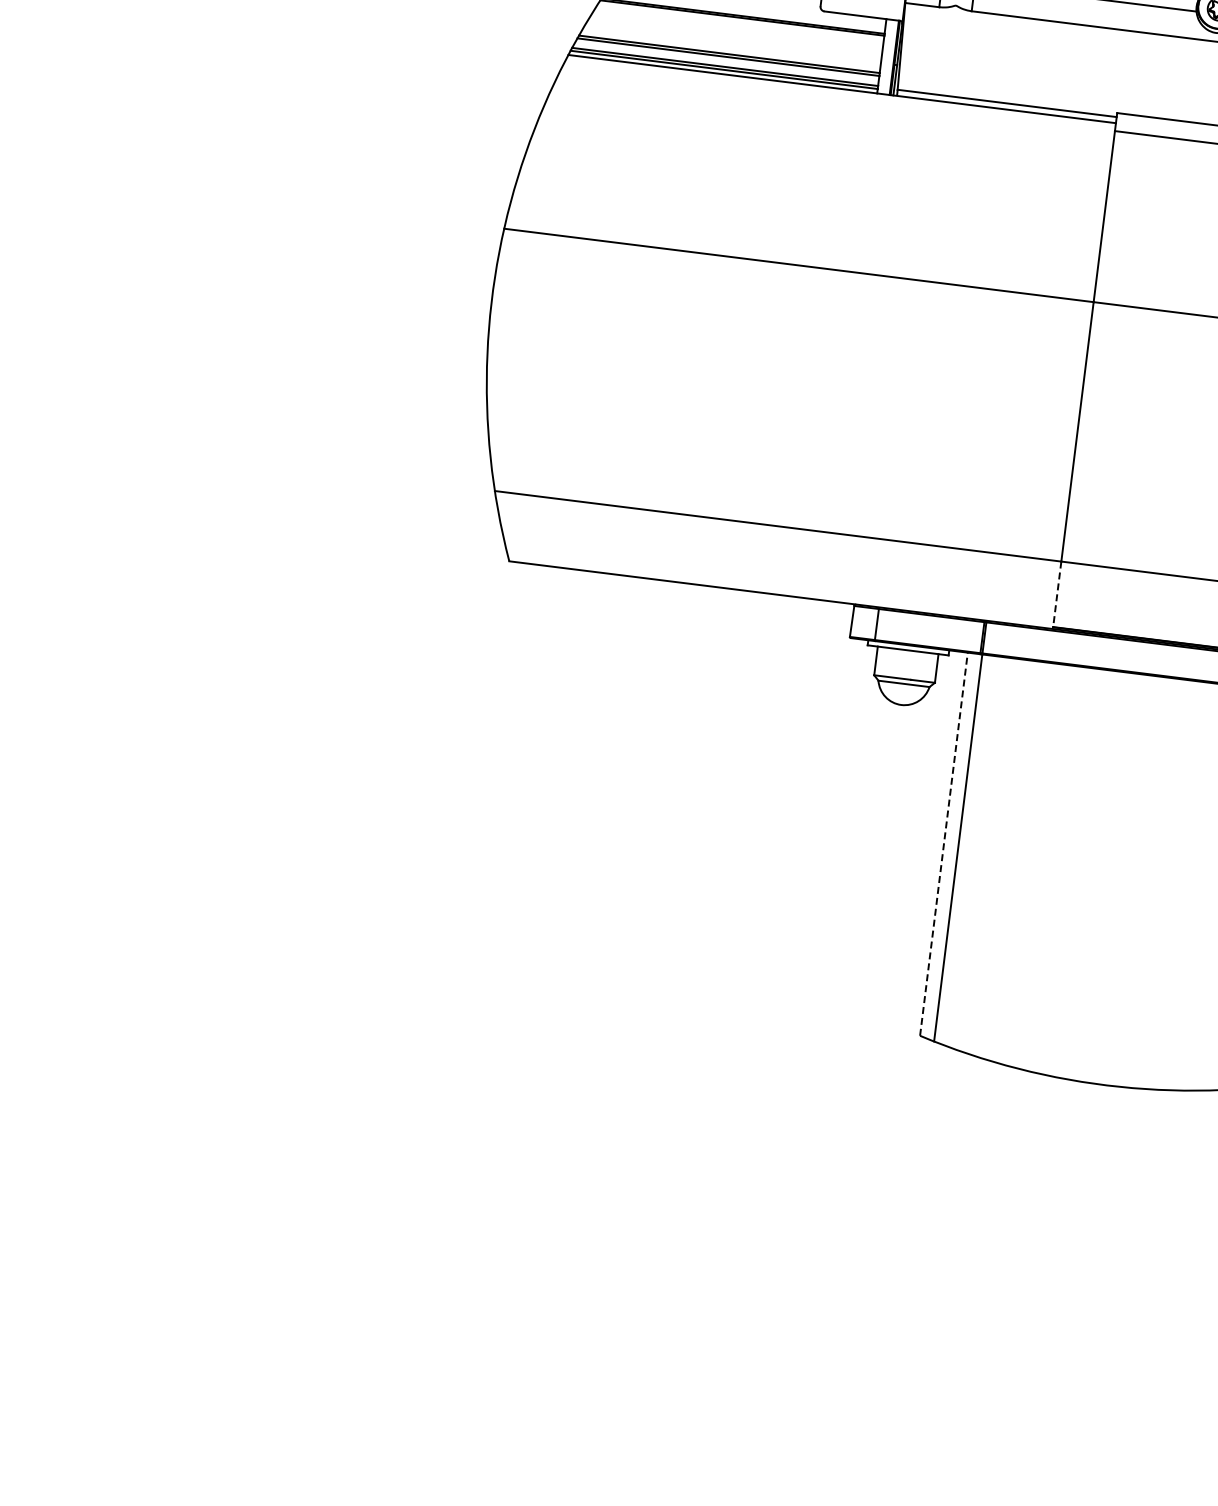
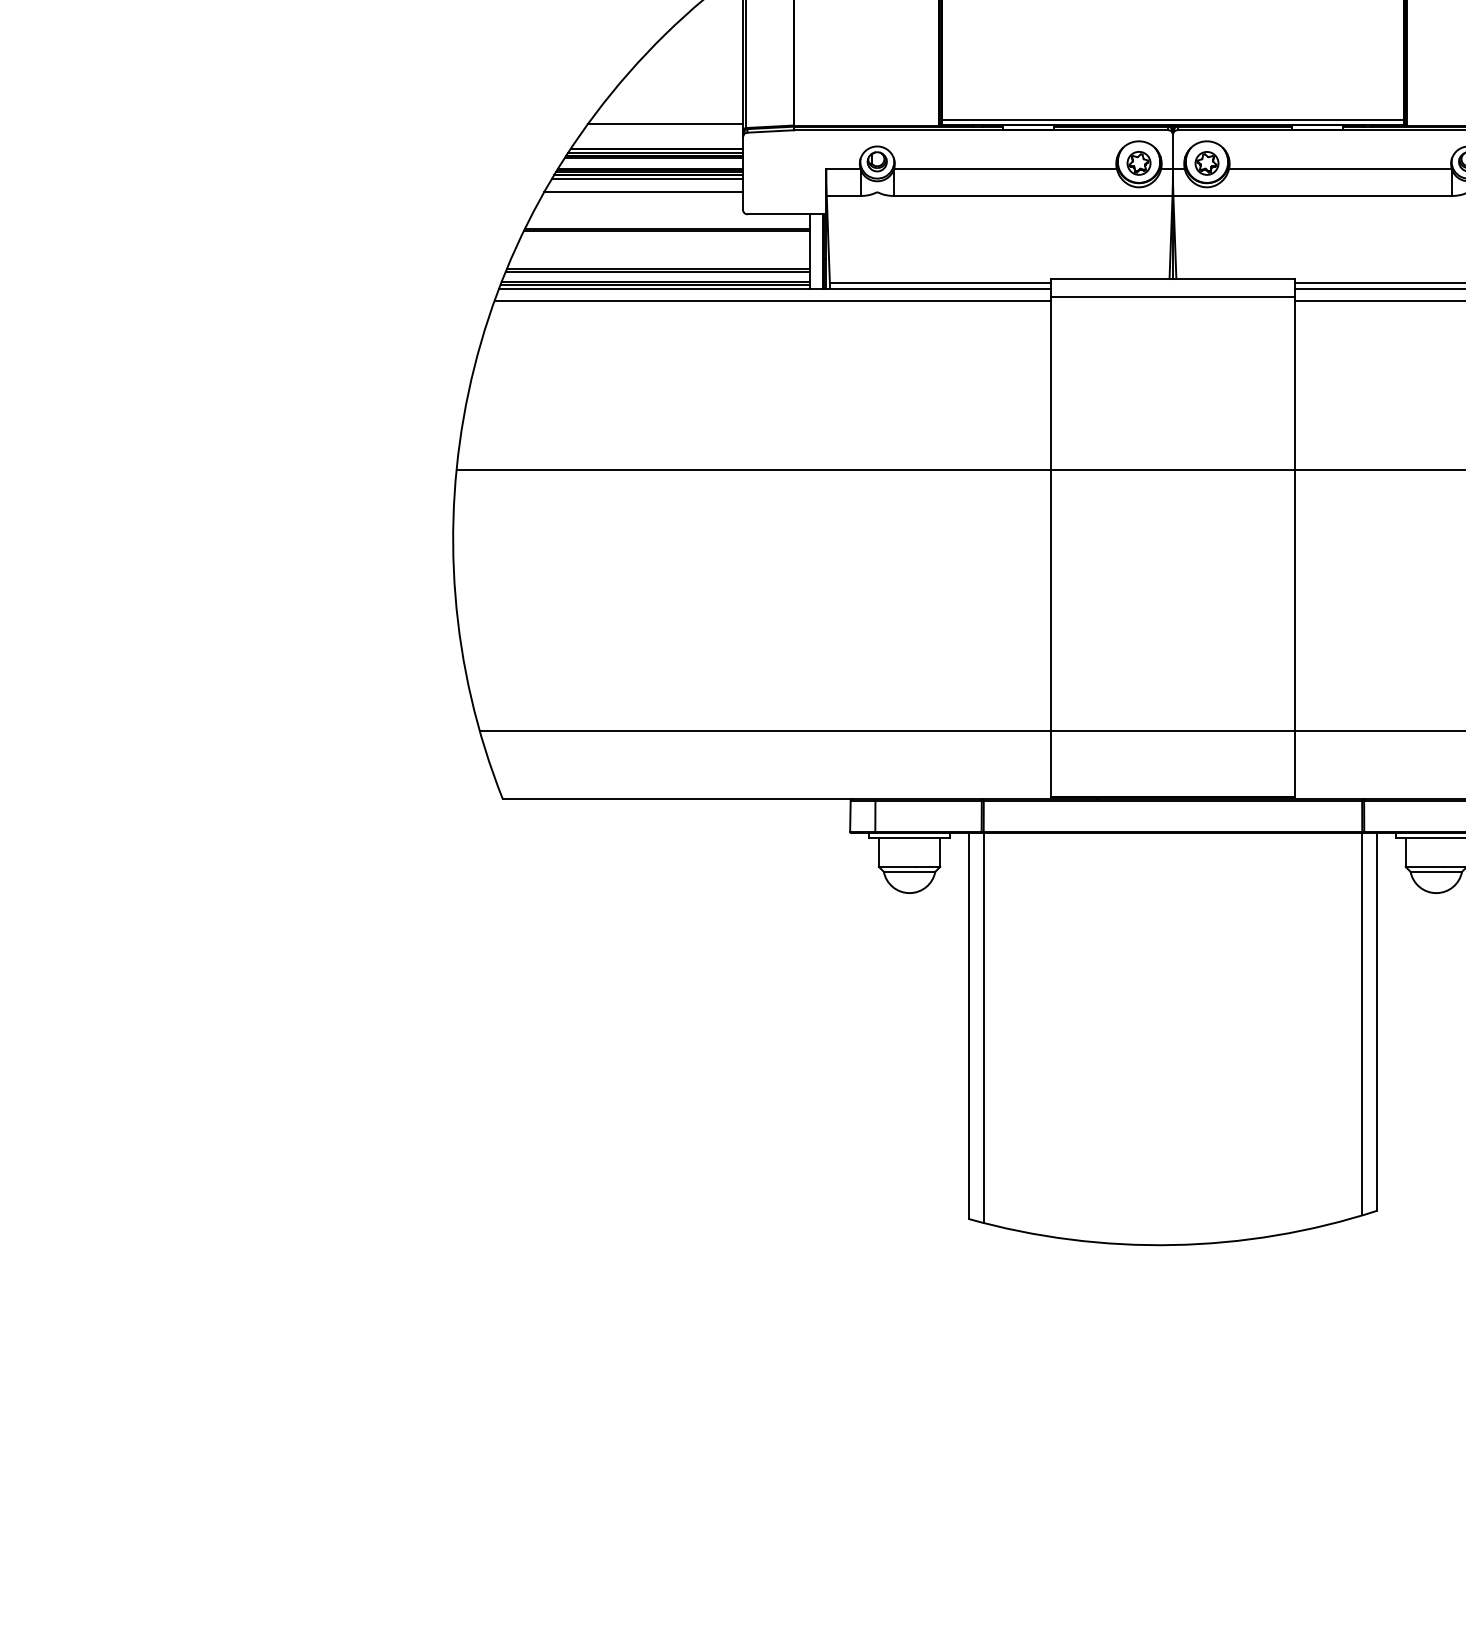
line: (838, 99) -> (772, 300), added
line: (1057, 594) -> (1050, 764), dashed -> solid
line: (944, 843) -> (969, 1025), dashed -> solid

